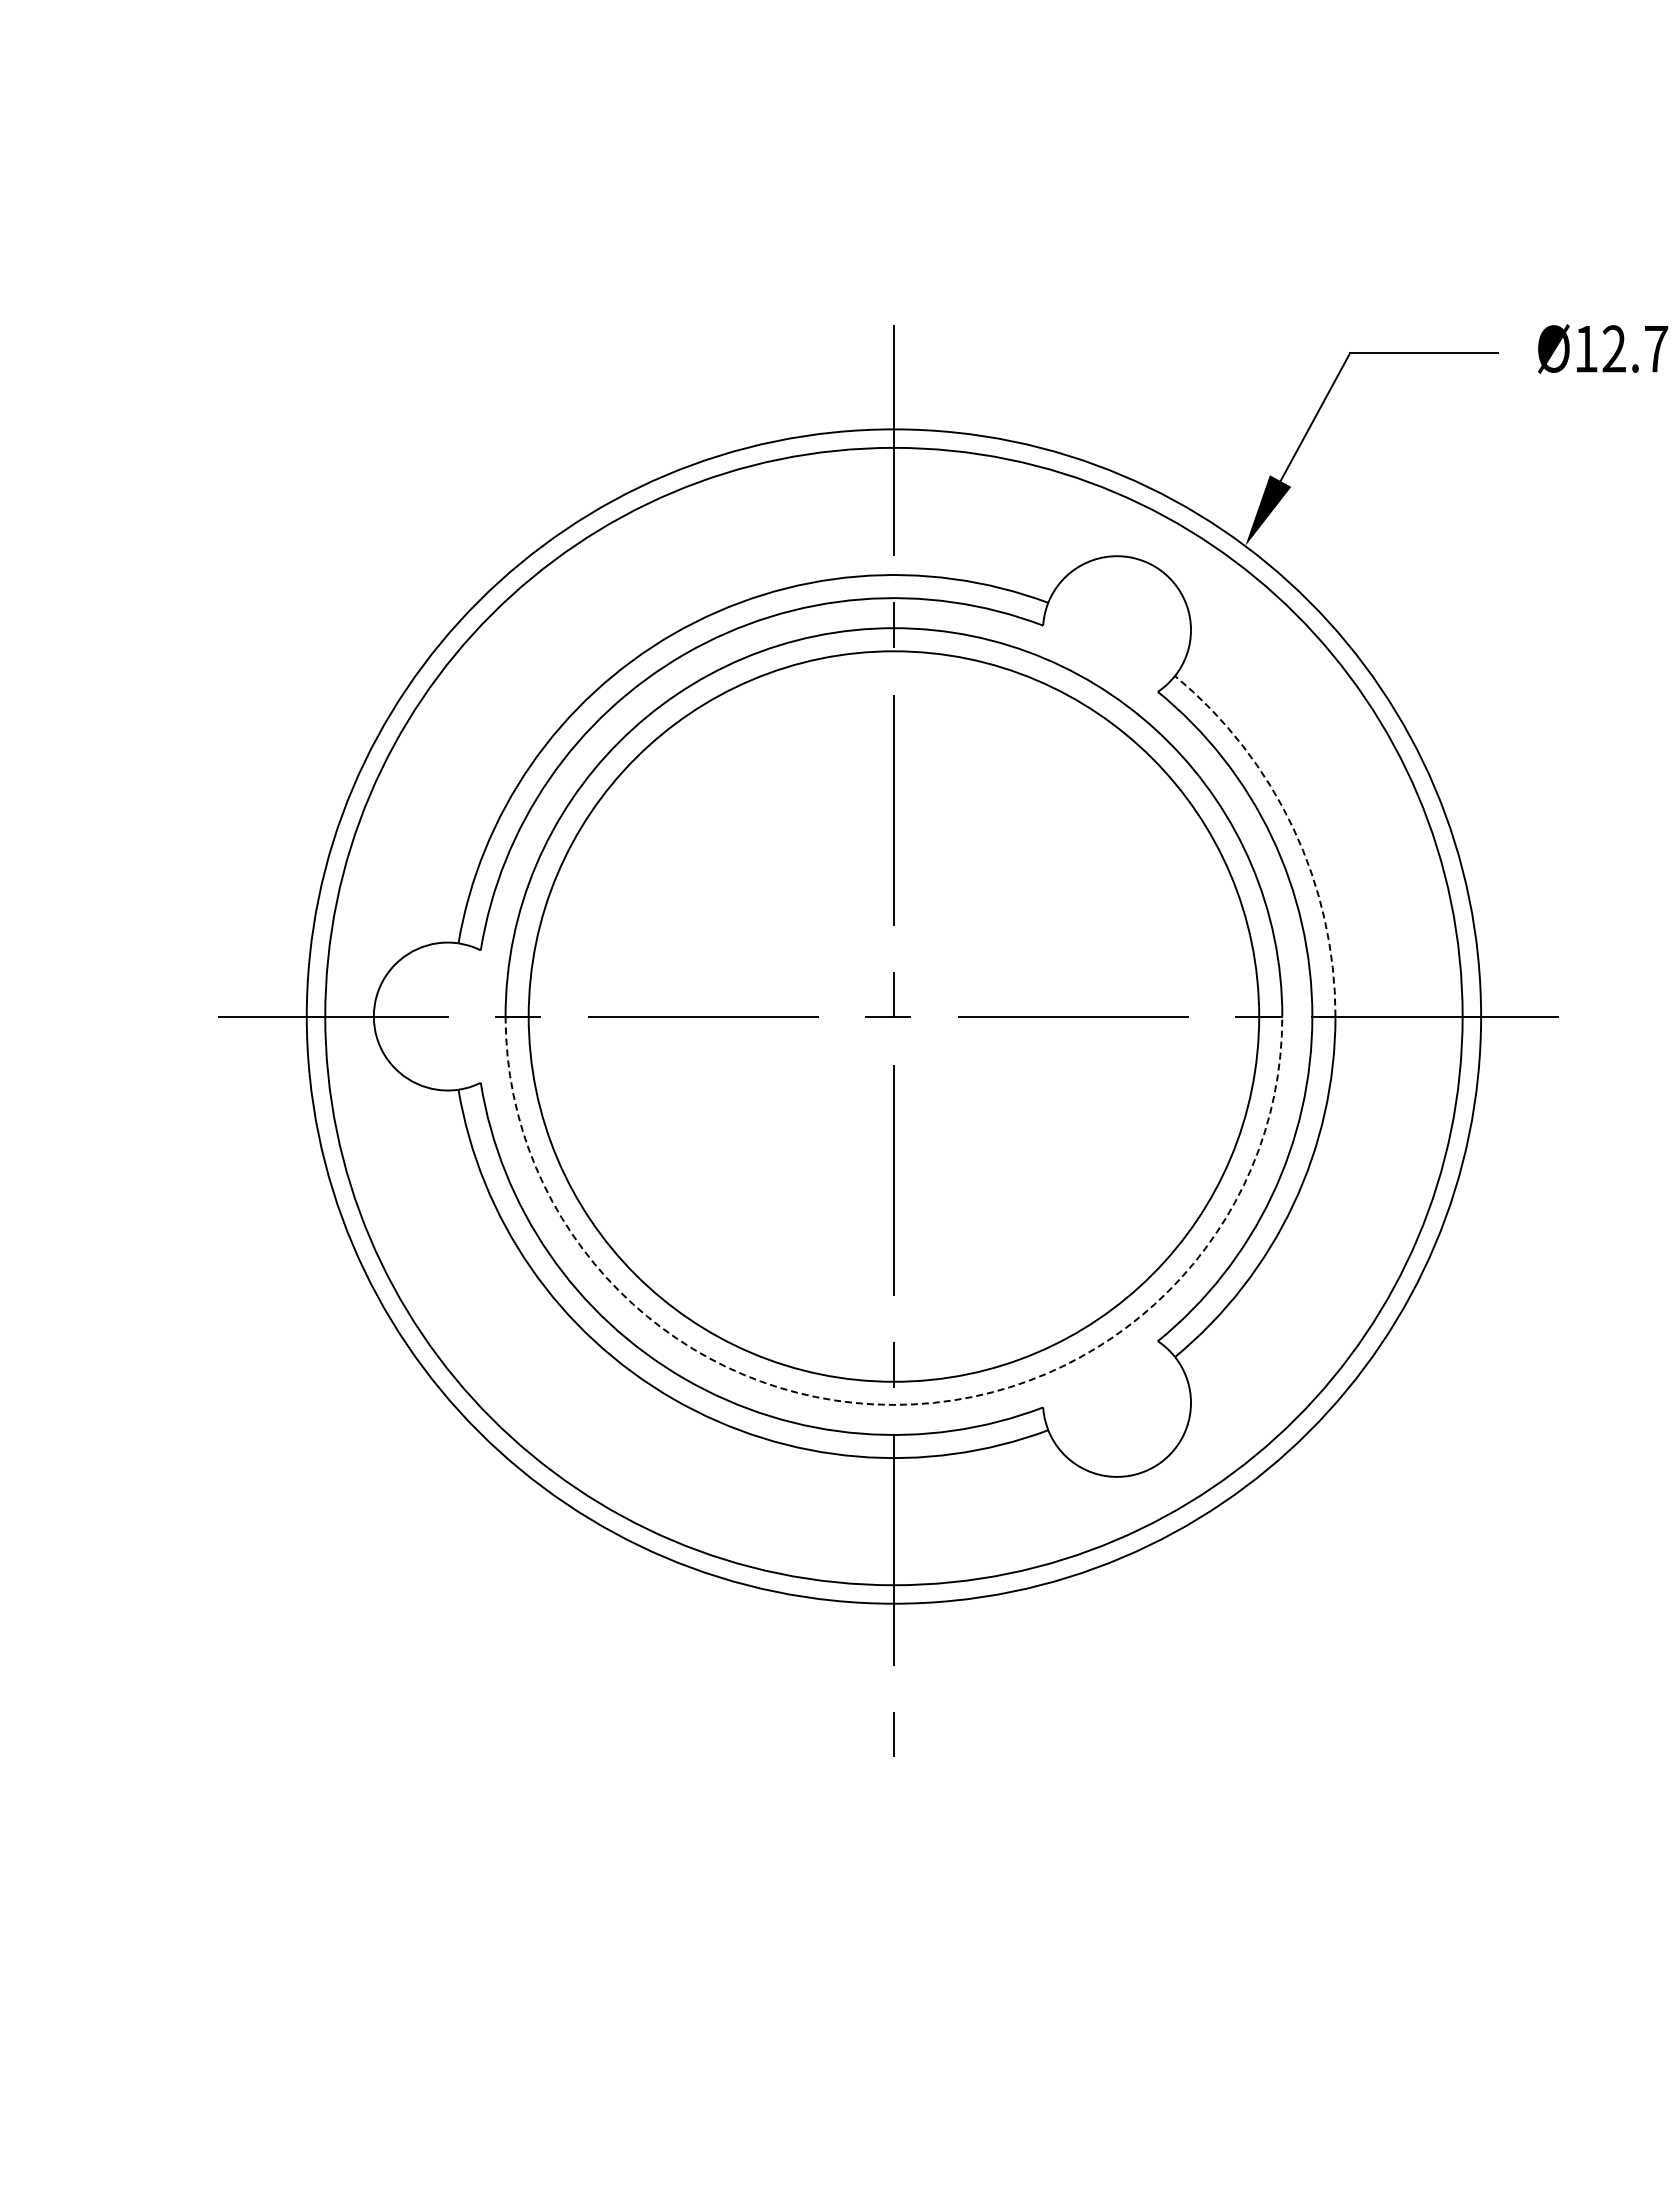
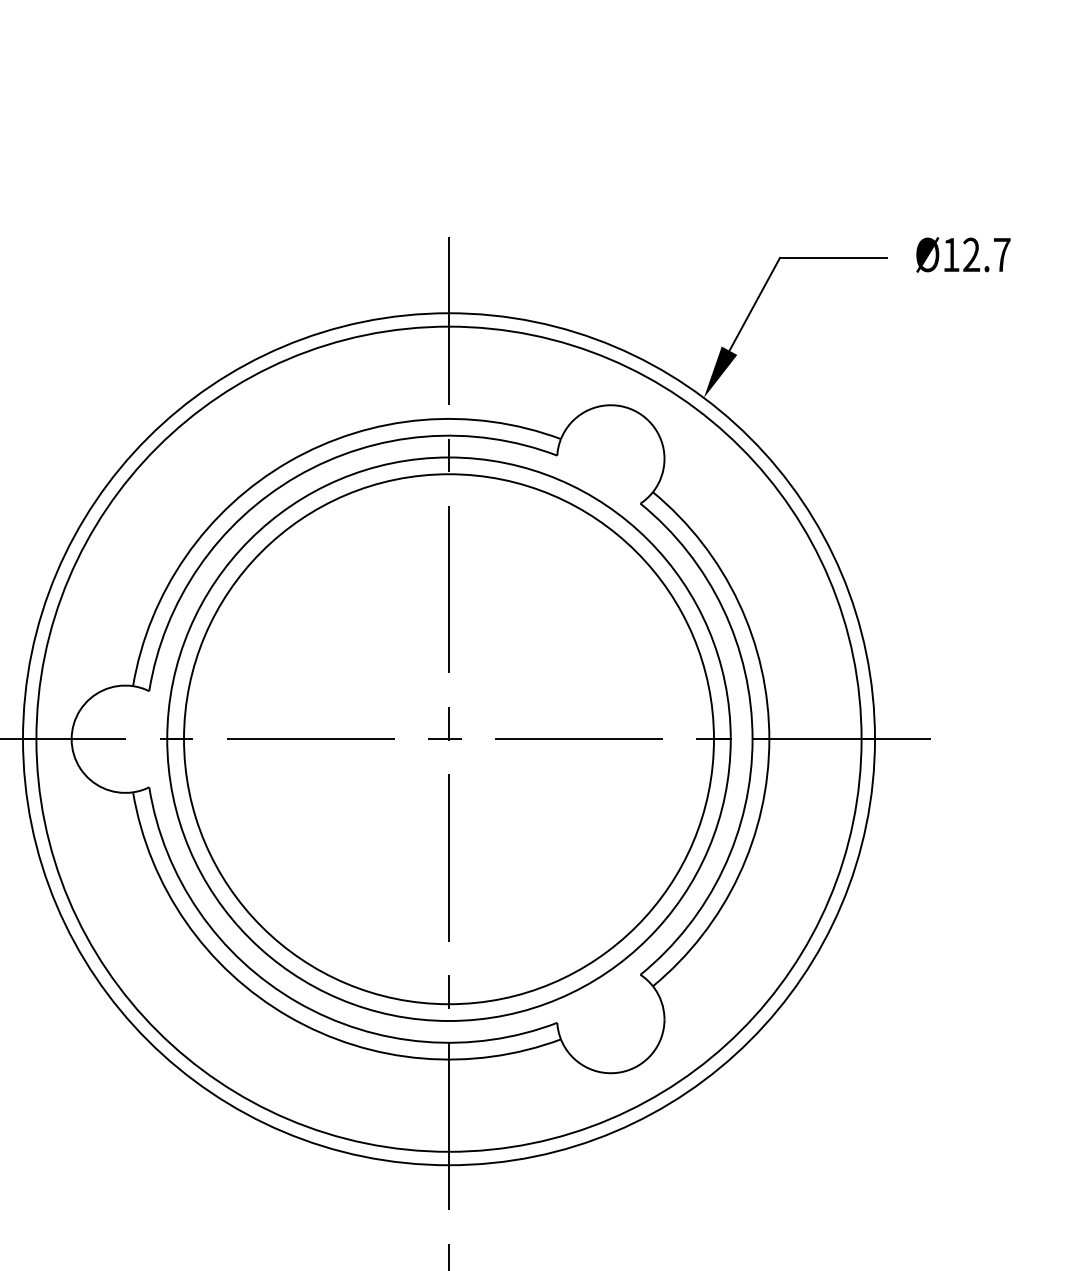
arc: (1293, 828) -> (738, 602), dashed -> solid
arc: (893, 1404) -> (448, 1020), dashed -> solid

